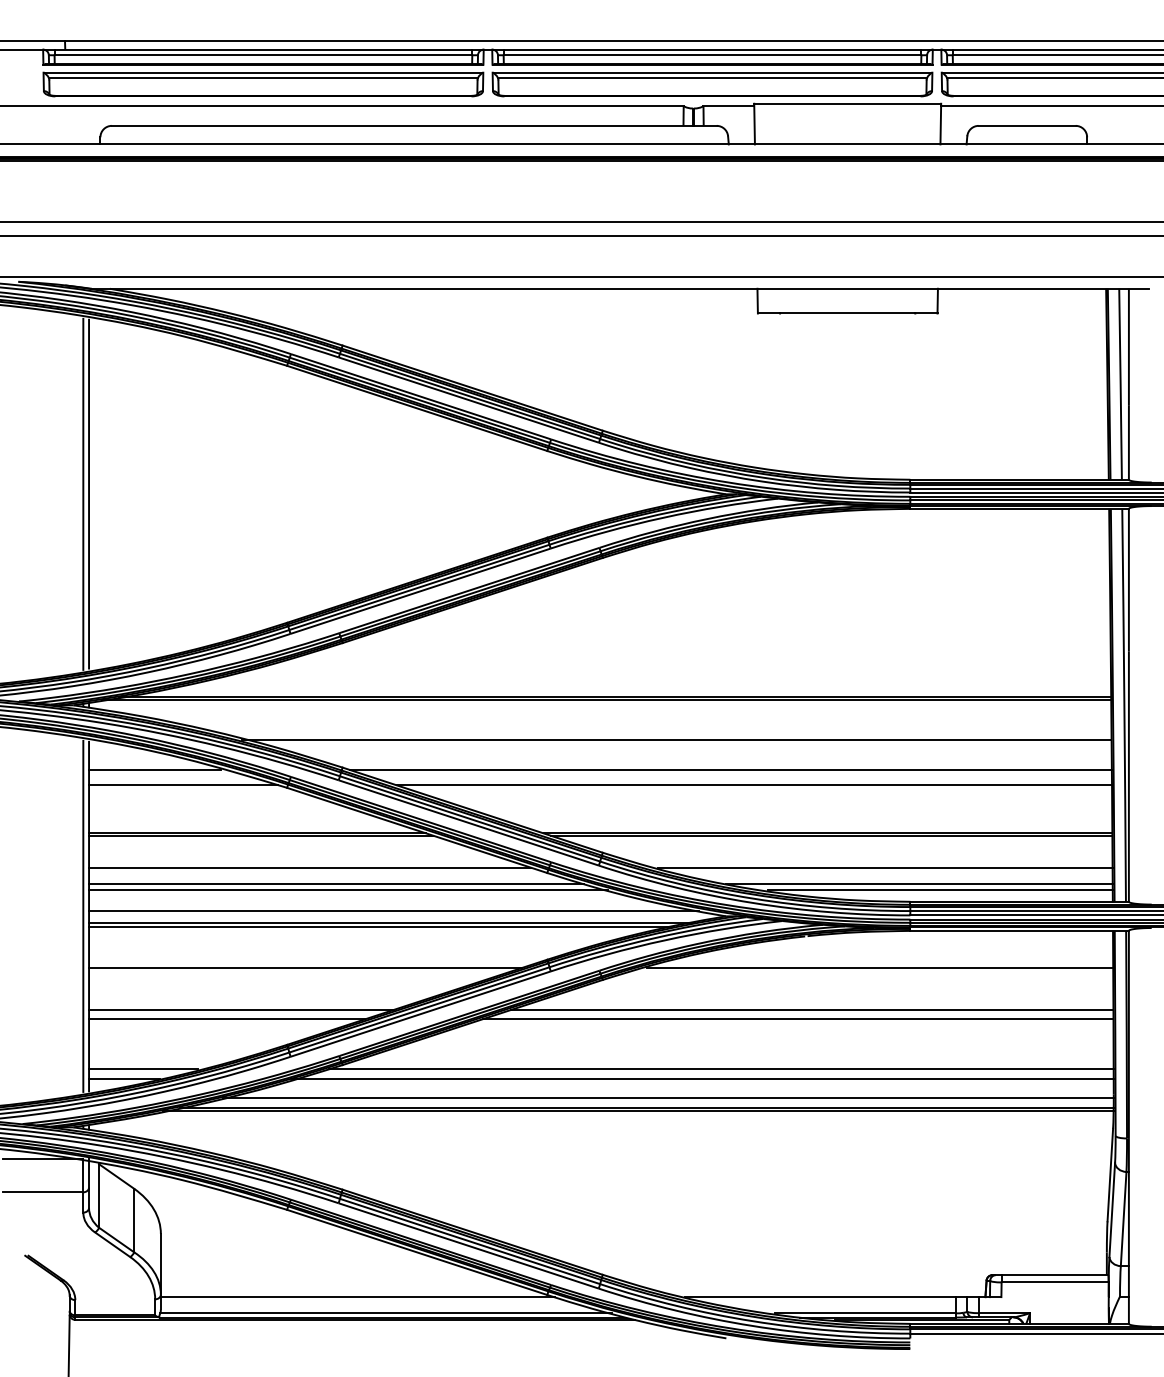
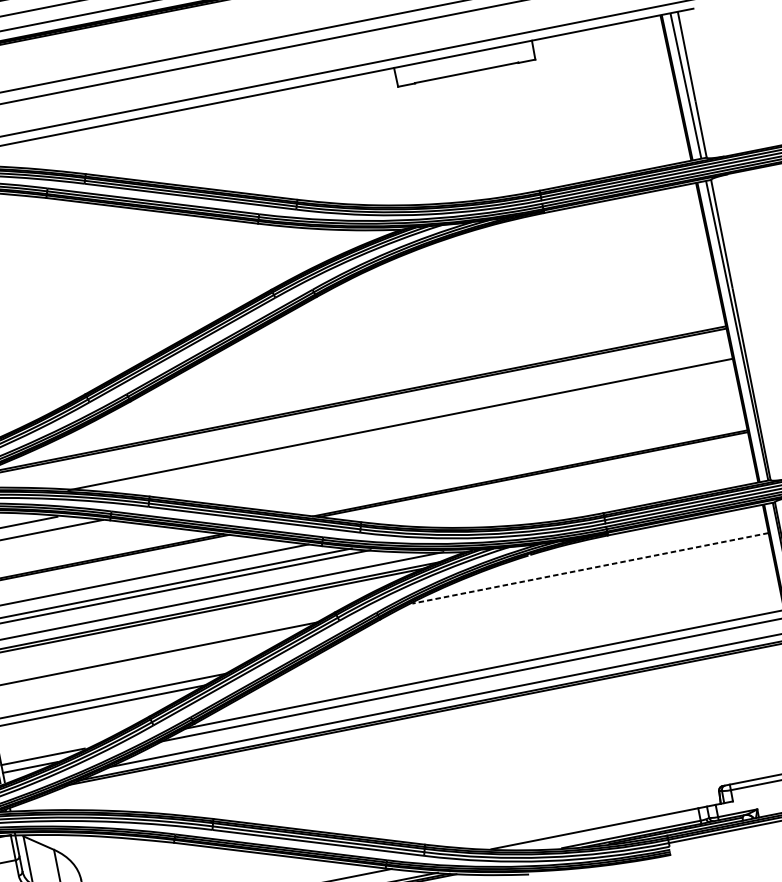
line: (730, 770) -> (446, 440), removed
line: (754, 785) -> (466, 447), removed
line: (884, 867) -> (578, 490), removed
line: (918, 883) -> (607, 497), removed
line: (939, 890) -> (624, 500), removed
line: (879, 968) -> (590, 568), solid -> dashed
line: (812, 1009) -> (545, 610), removed
line: (797, 1019) -> (535, 620), removed

